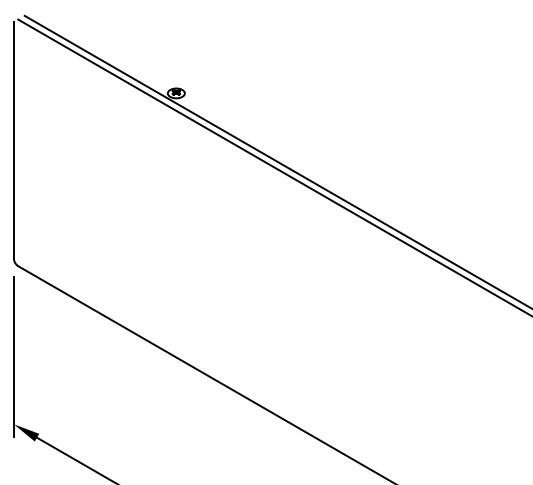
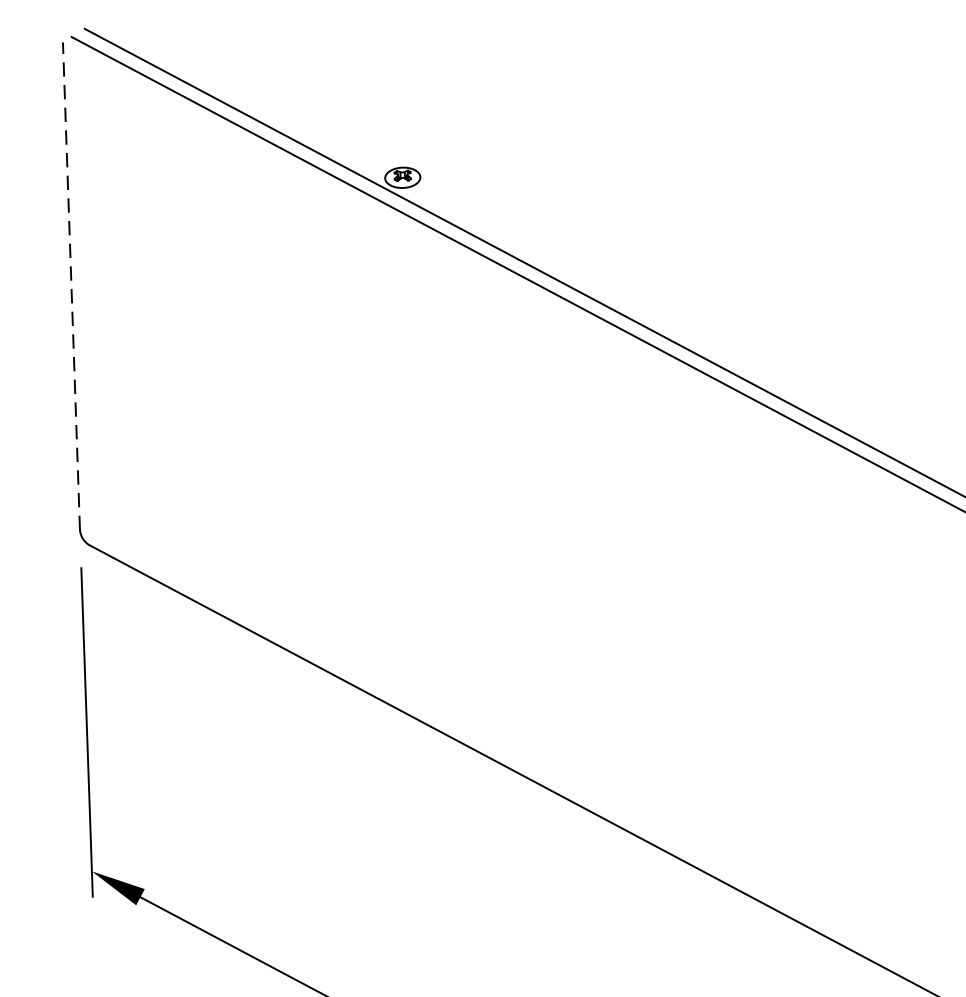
line: (13, 139) -> (70, 284), solid -> dashed

